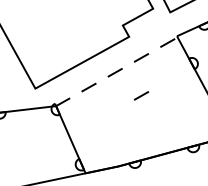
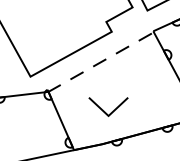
line: (141, 95) -> (122, 82), removed
line: (130, 127) -> (112, 110), added

